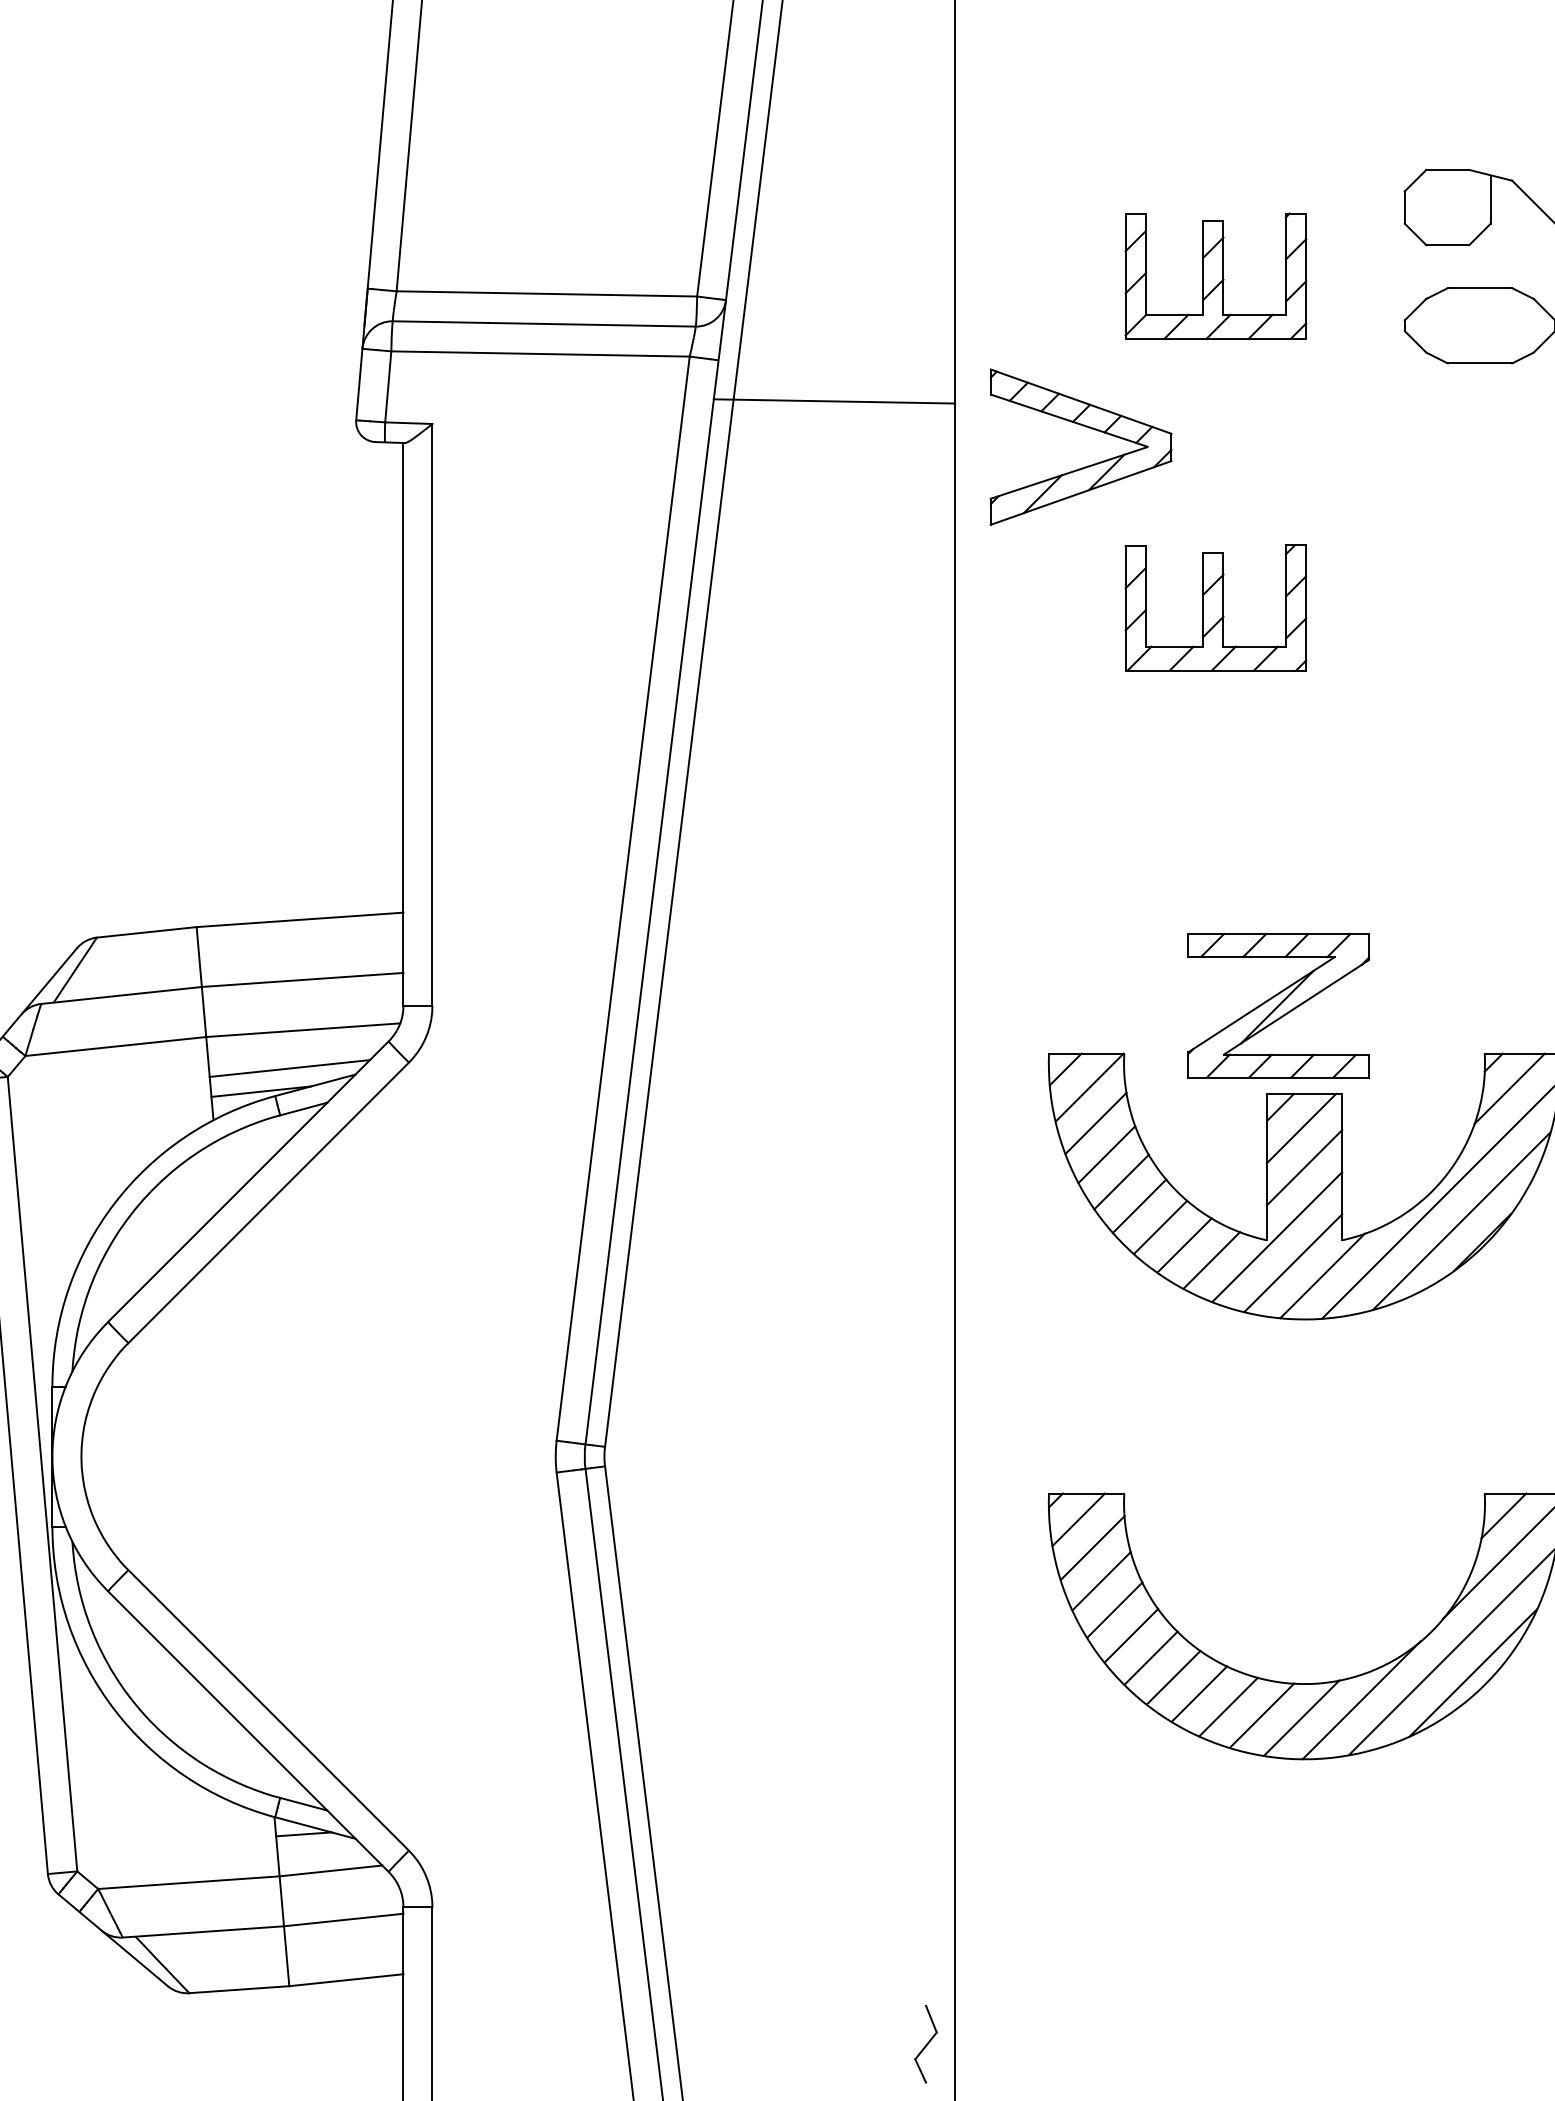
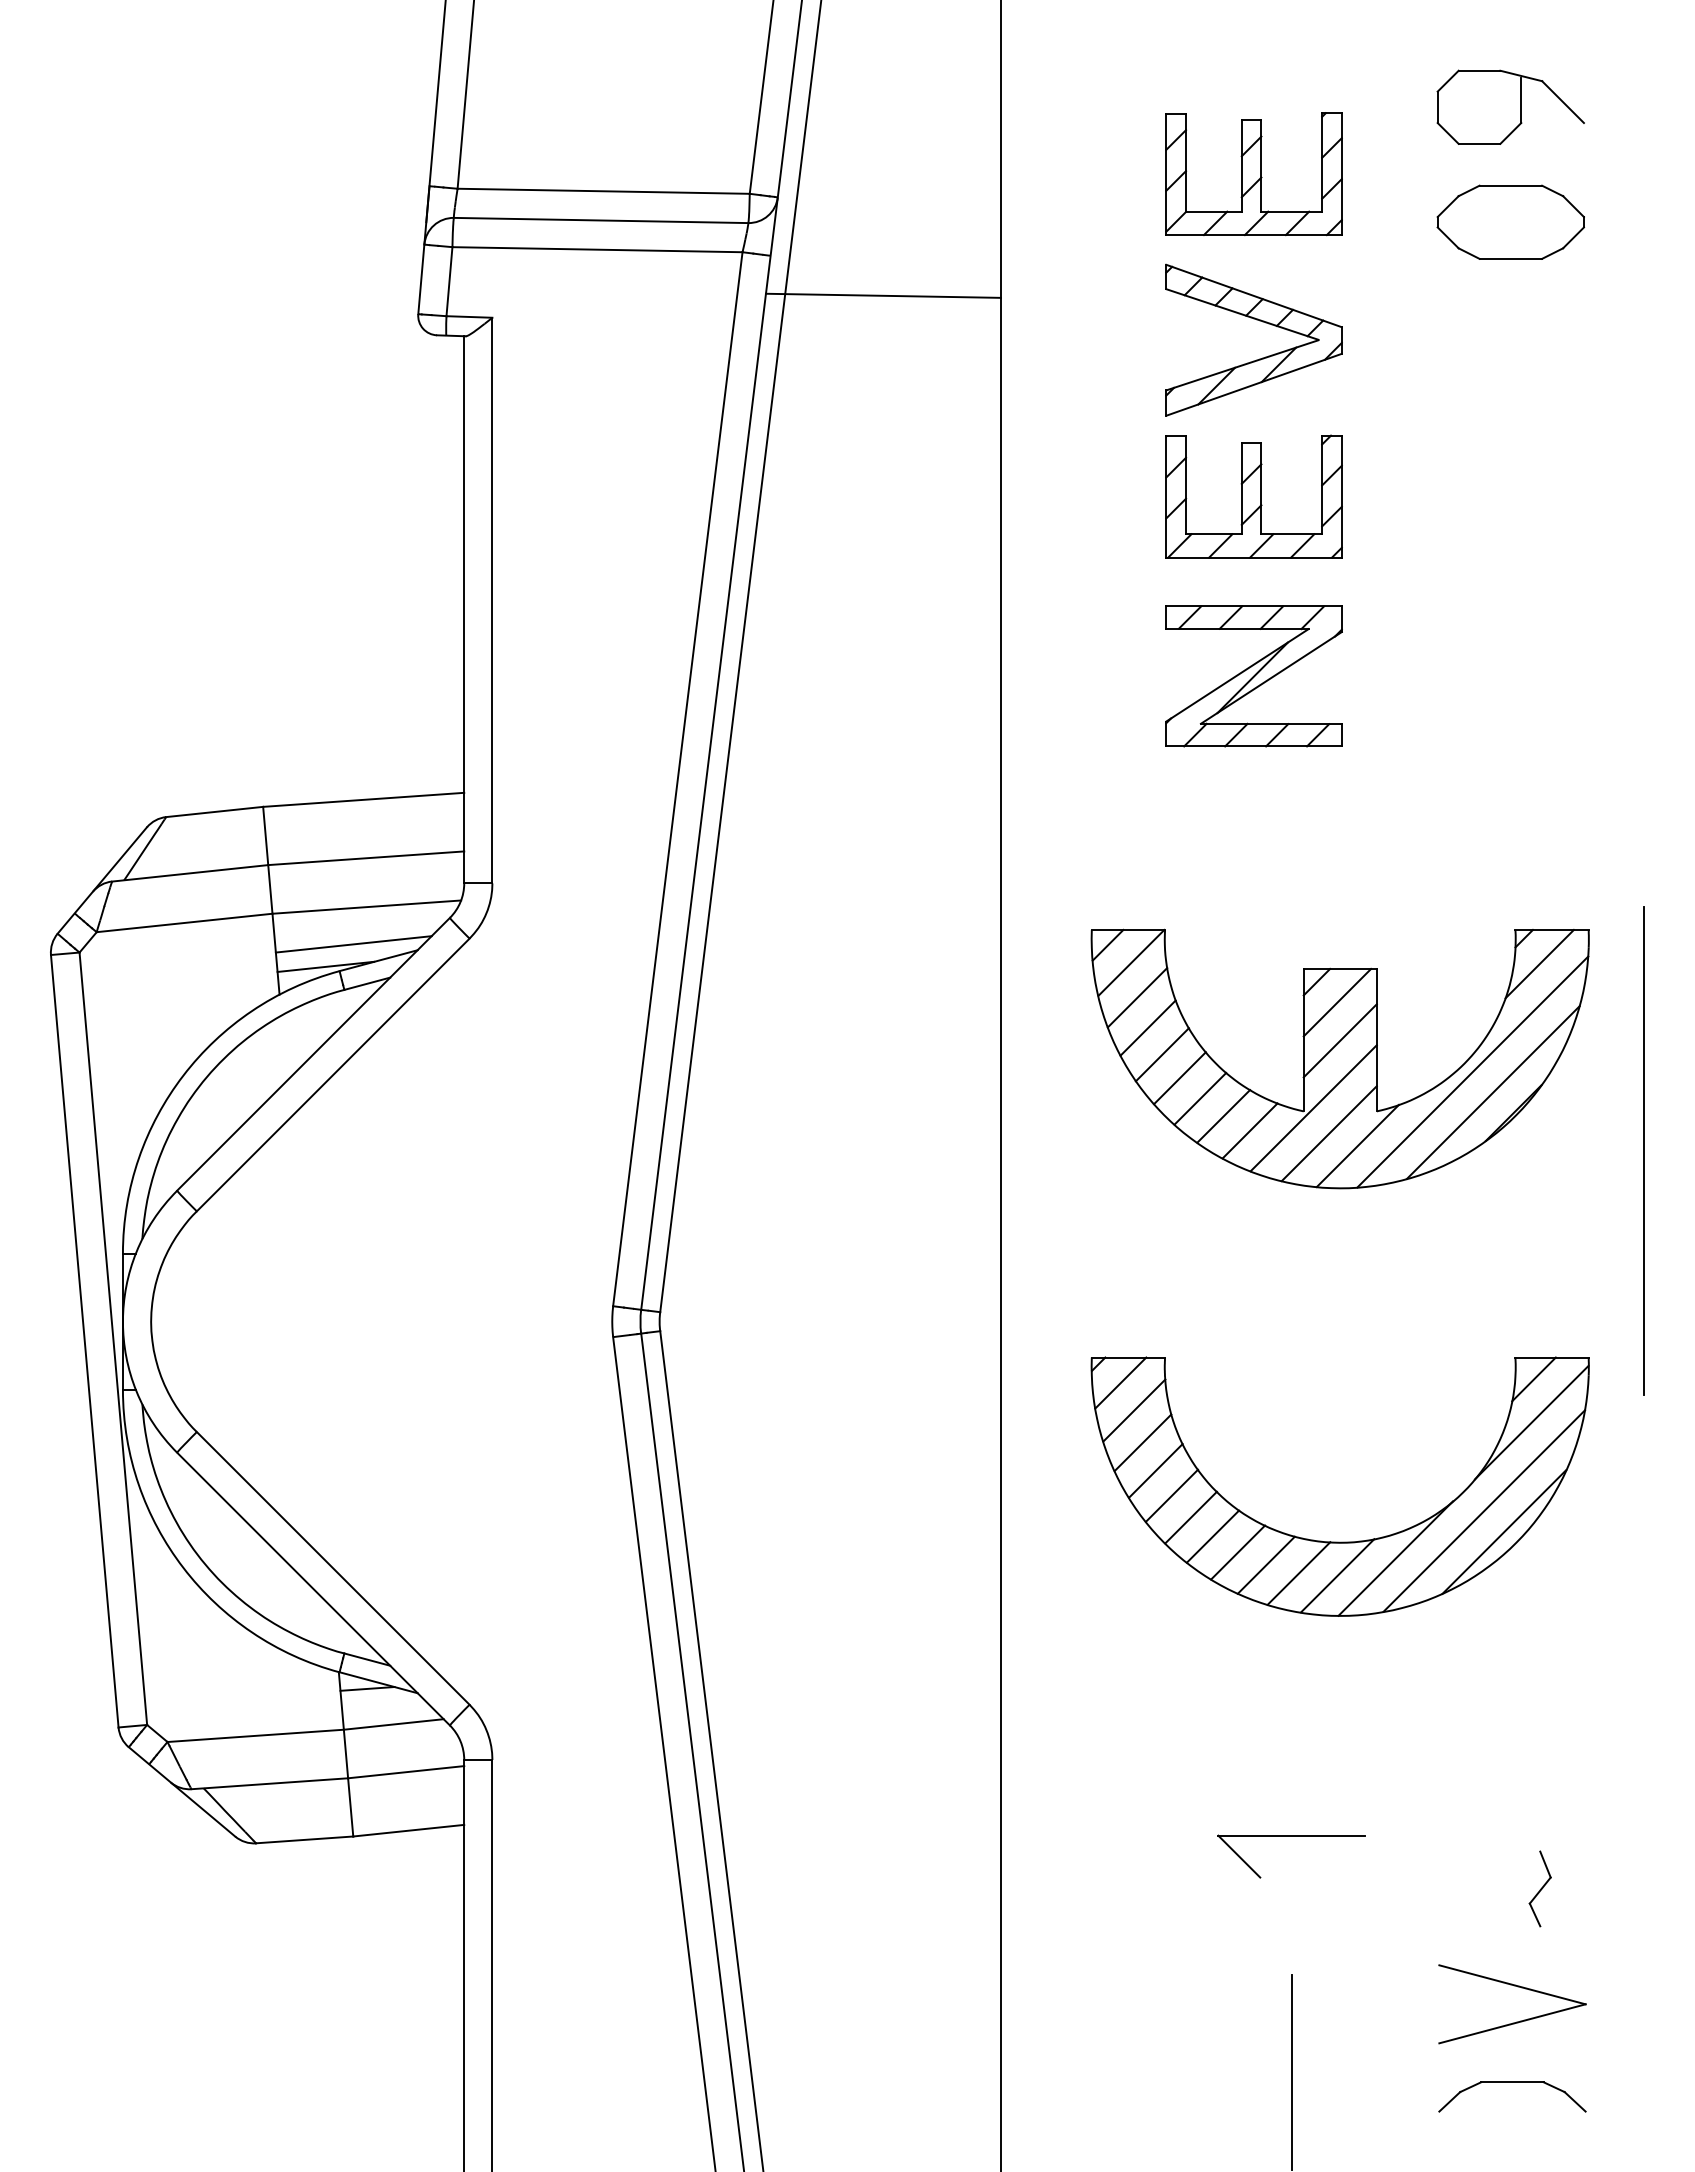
part: (1086, 427) -> (1259, 321), moved
part: (1278, 1005) -> (1253, 676), moved
part: (1254, 1986) -> (1291, 1836), added
part: (925, 2043) -> (1539, 1888), moved

